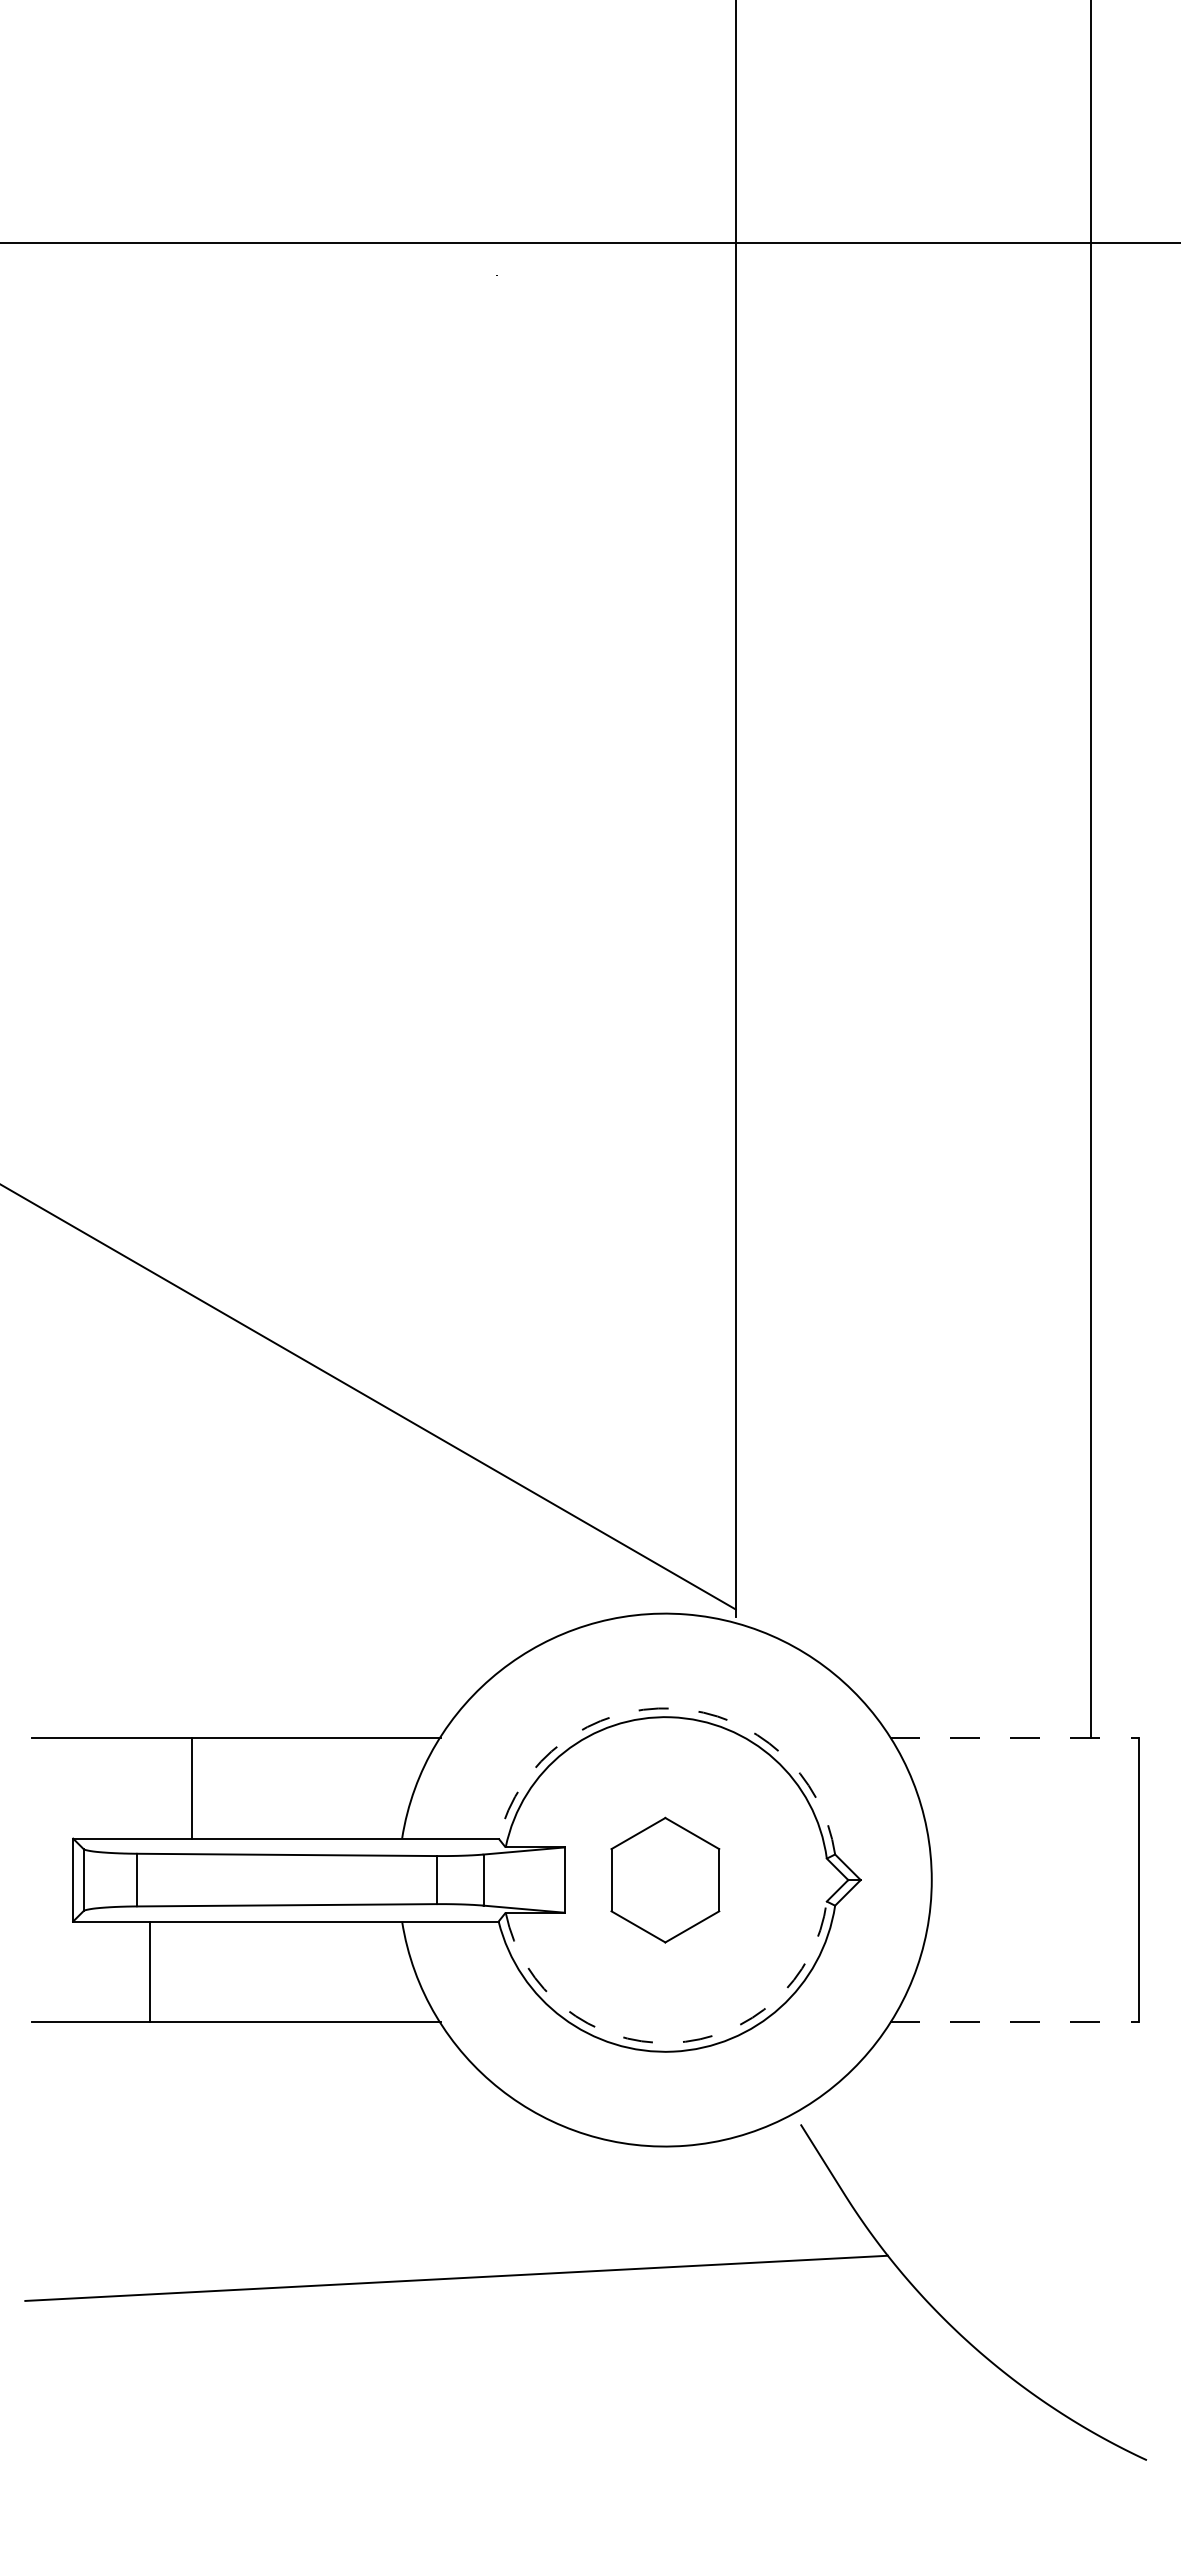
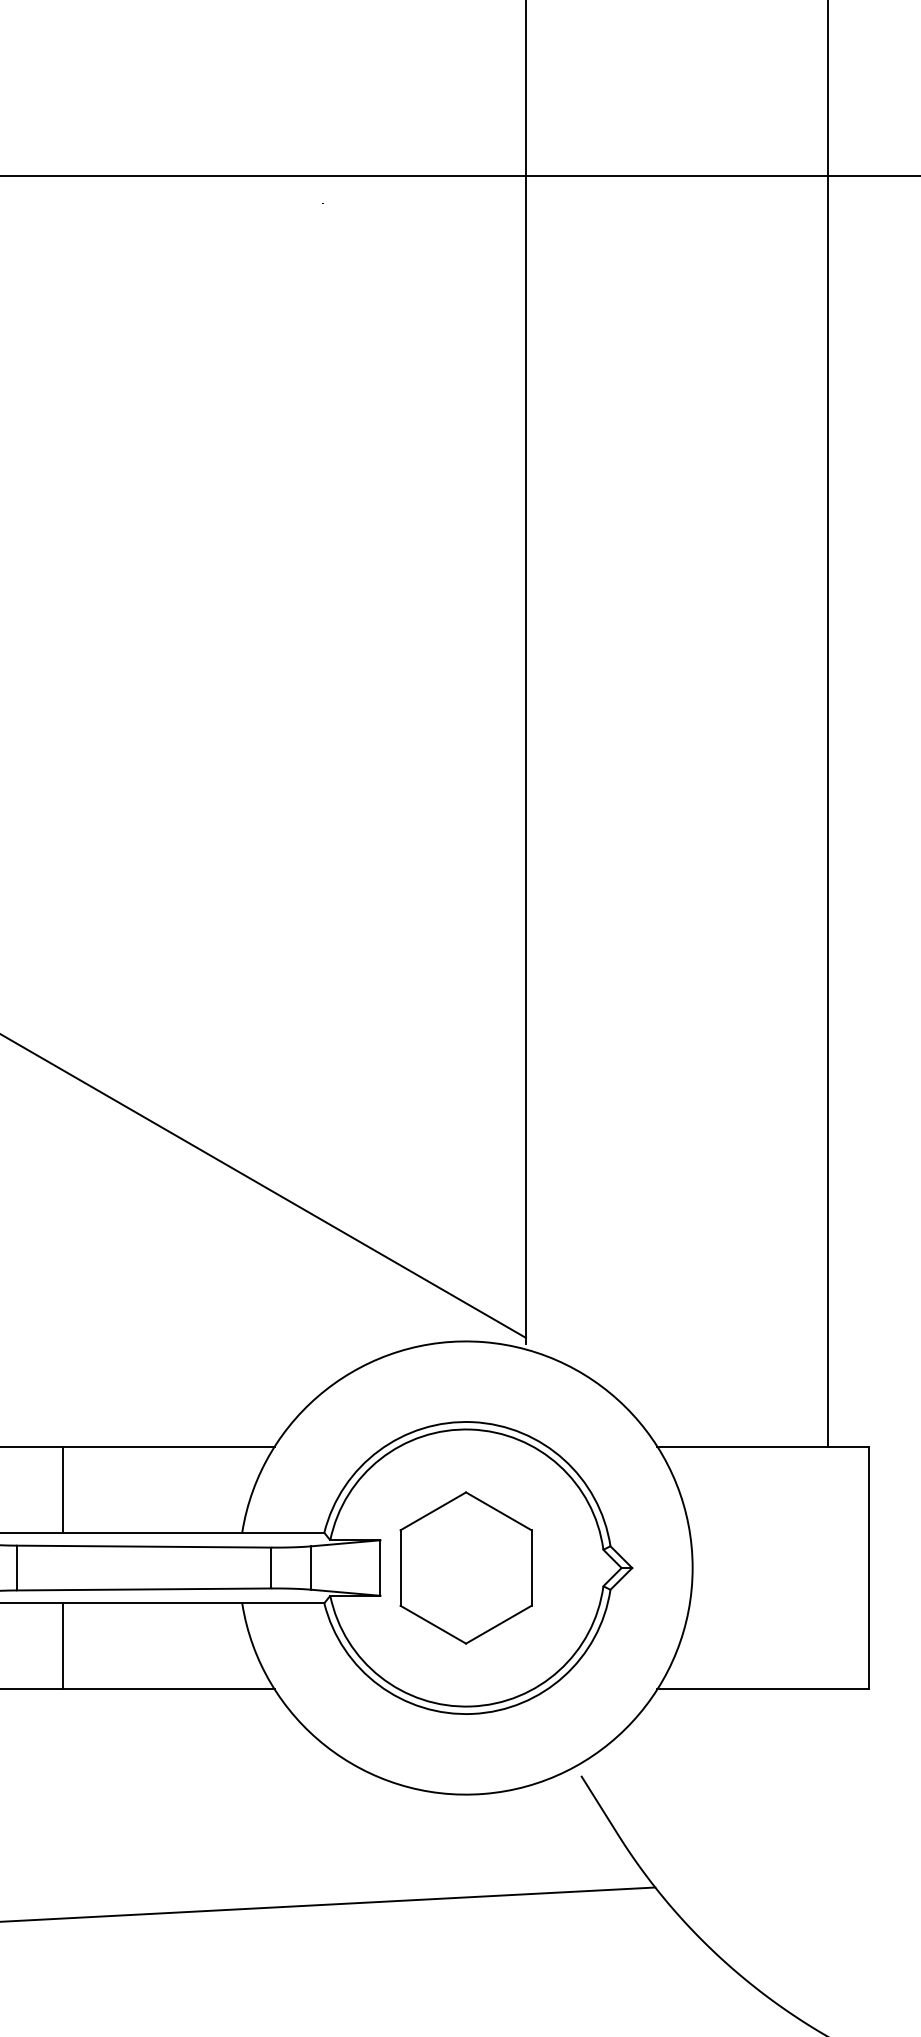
arc: (673, 1708) -> (473, 1422), dashed -> solid
line: (1014, 1737) -> (762, 1446), dashed -> solid
part: (665, 1880) -> (466, 1568), size x1.43
line: (149, 1971) -> (63, 1645), moved
line: (1014, 2022) -> (762, 1689), dashed -> solid
arc: (671, 2042) -> (471, 1706), dashed -> solid

